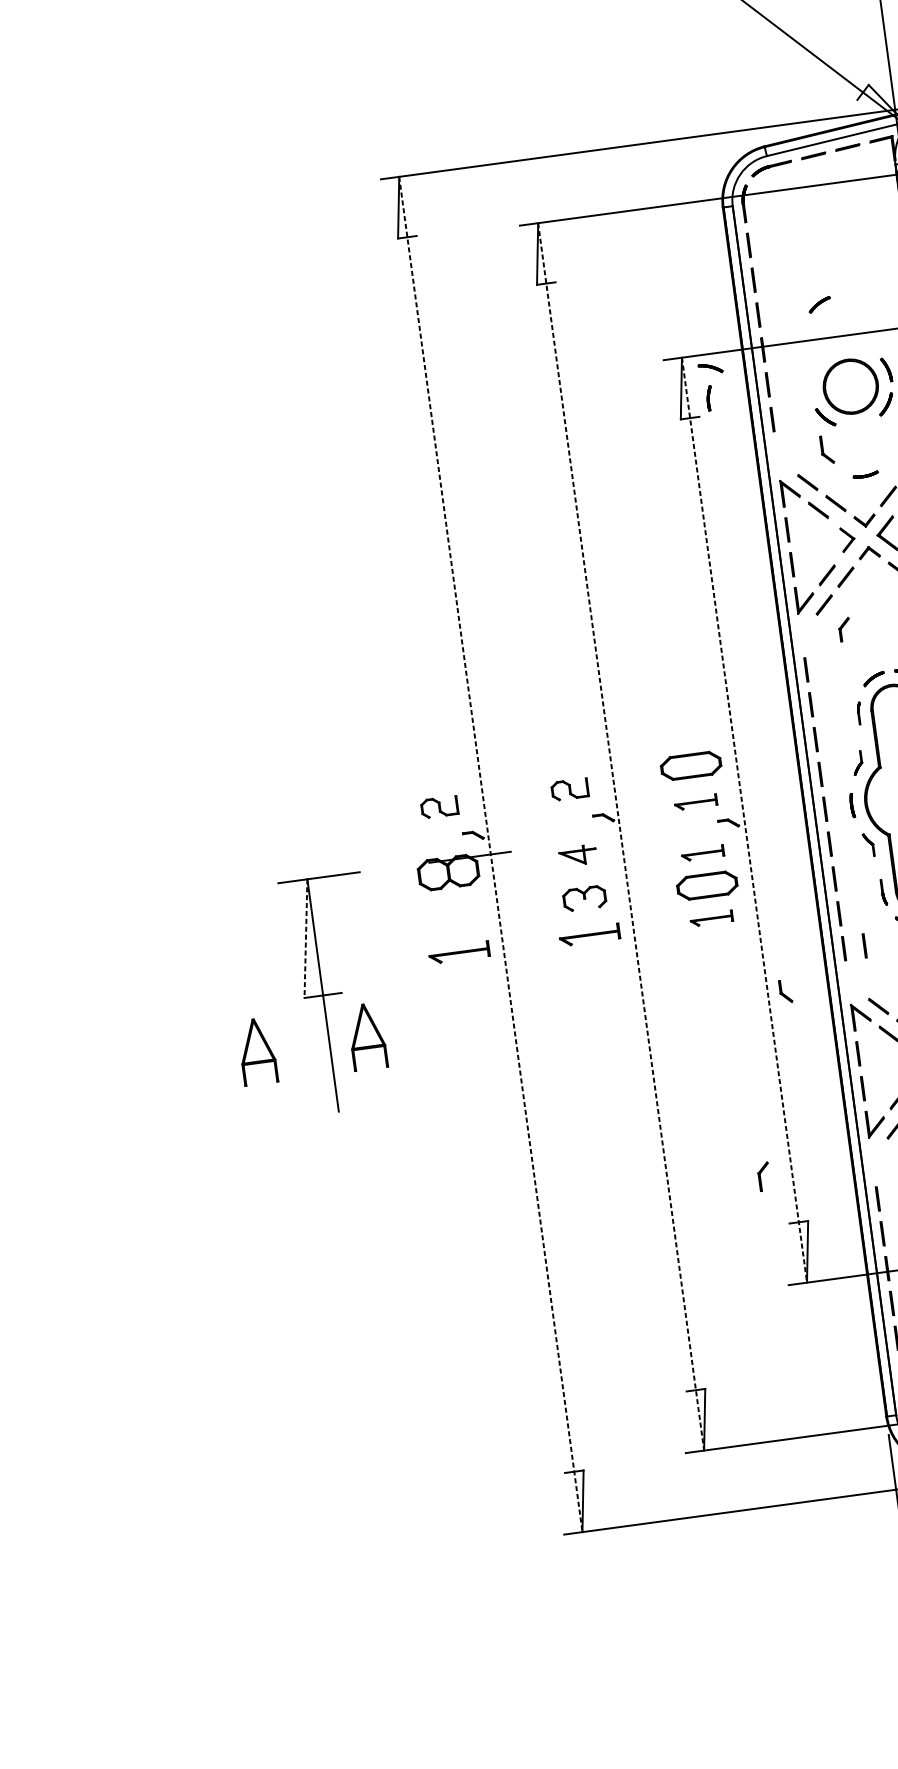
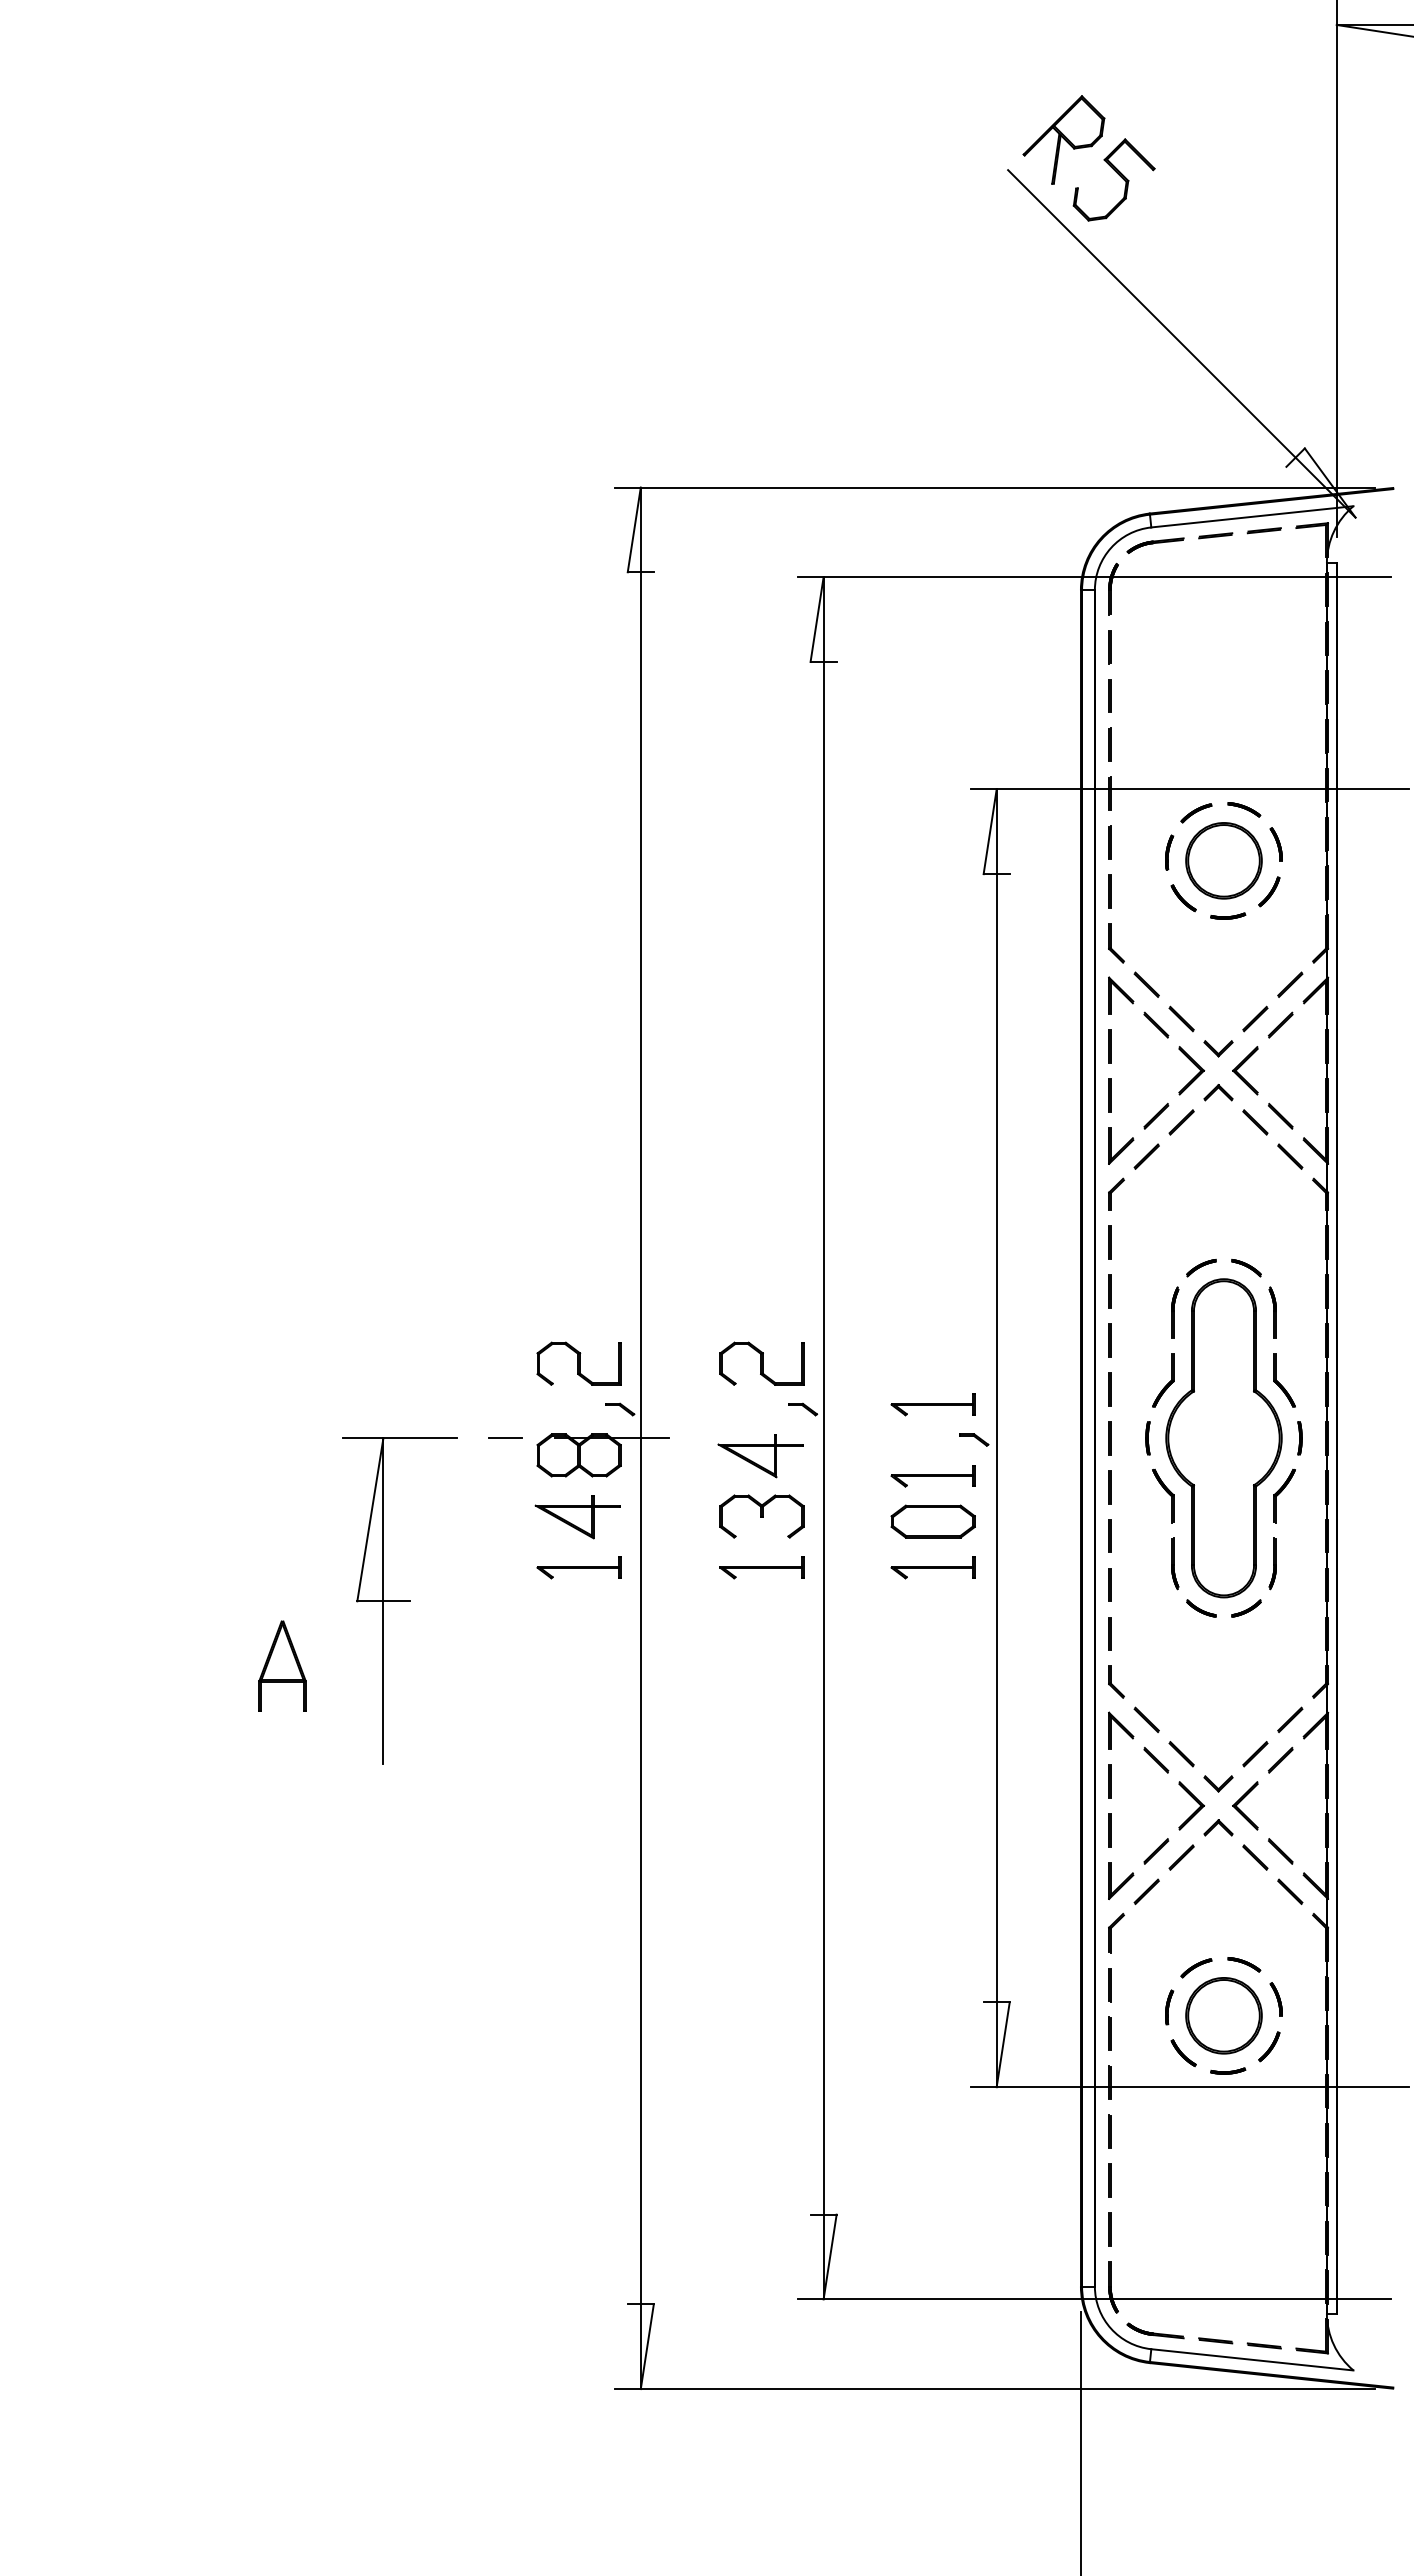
part: (819, 305) -> (1196, 813), moved
part: (710, 368) -> (1244, 809), moved
part: (709, 398) -> (1169, 852), moved
part: (827, 449) -> (1116, 943), moved
part: (865, 474) -> (1228, 915), moved
part: (847, 539) -> (1191, 1070), size x1.43
part: (844, 628) -> (1116, 1193), moved
part: (859, 713) -> (1175, 1312), size x1.67
part: (857, 762) -> (1163, 1380), size x1.67
part: (690, 765) -> (932, 1353), removed
part: (569, 789) -> (761, 1363), size x1.67
part: (695, 802) -> (932, 1404), size x1.43
part: (439, 807) -> (578, 1363), size x1.67
line: (744, 820) -> (996, 1438), dashed -> solid
line: (621, 837) -> (823, 1438), dashed -> solid
part: (868, 844) -> (1163, 1495), size x1.67
part: (702, 853) -> (932, 1476), size x1.43
line: (490, 854) -> (640, 1438), dashed -> solid
part: (577, 855) -> (760, 1456), size x1.67
line: (394, 867) -> (505, 1438), added
part: (884, 892) -> (1175, 1563), size x1.43
part: (584, 898) -> (761, 1516), size x1.43
part: (453, 917) -> (577, 1517), added
part: (711, 918) -> (932, 1567), size x1.43
line: (306, 938) -> (370, 1519), dashed -> solid
line: (864, 945) -> (1138, 1633), removed
part: (785, 991) -> (1116, 1681), moved
part: (367, 1036) -> (436, 1665), removed
part: (764, 1176) -> (1116, 1932), moved

